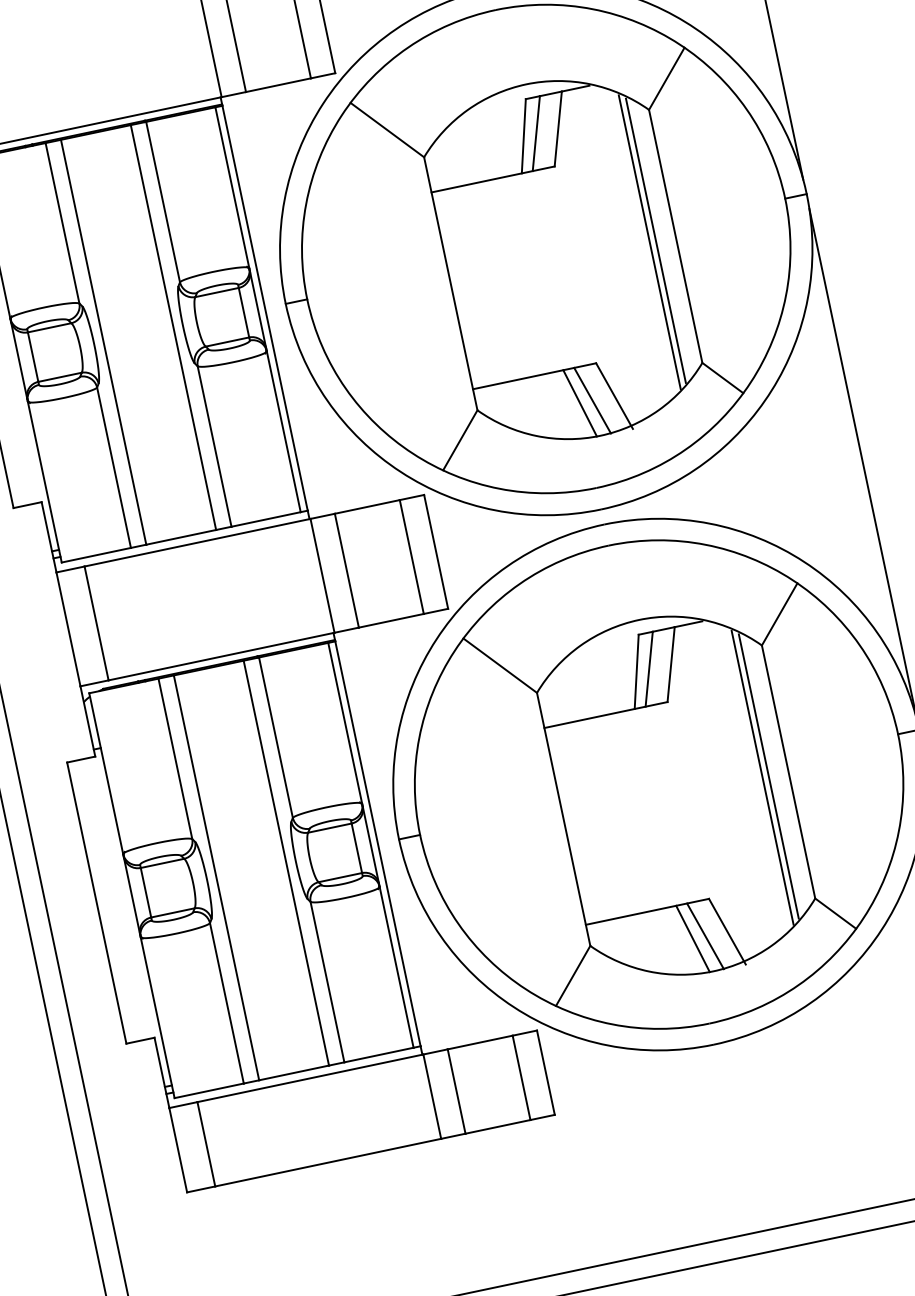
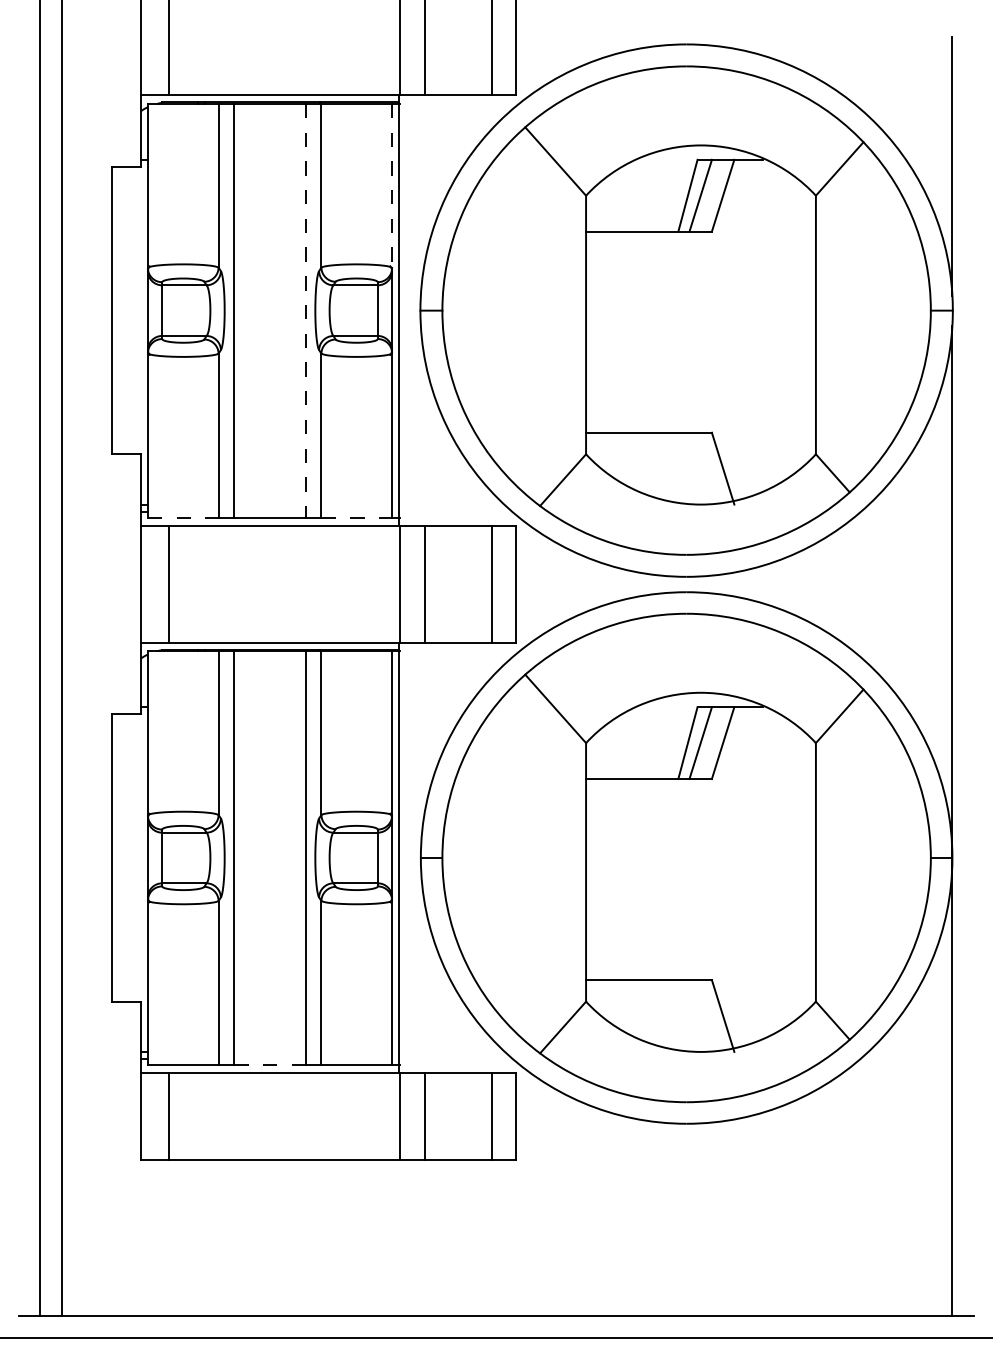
line: (232, 188) -> (392, 186), solid -> dashed
line: (655, 241) -> (795, 325), removed
line: (649, 242) -> (789, 325), removed
line: (173, 327) -> (305, 310), solid -> dashed
line: (592, 400) -> (700, 468), removed
line: (579, 403) -> (687, 468), removed
line: (266, 519) -> (357, 517), solid -> dashed
line: (96, 555) -> (183, 517), solid -> dashed
line: (768, 776) -> (795, 872), removed
line: (762, 777) -> (789, 872), removed
line: (705, 935) -> (700, 1015), removed
line: (692, 938) -> (687, 1015), removed
line: (294, 1072) -> (270, 1064), solid -> dashed

